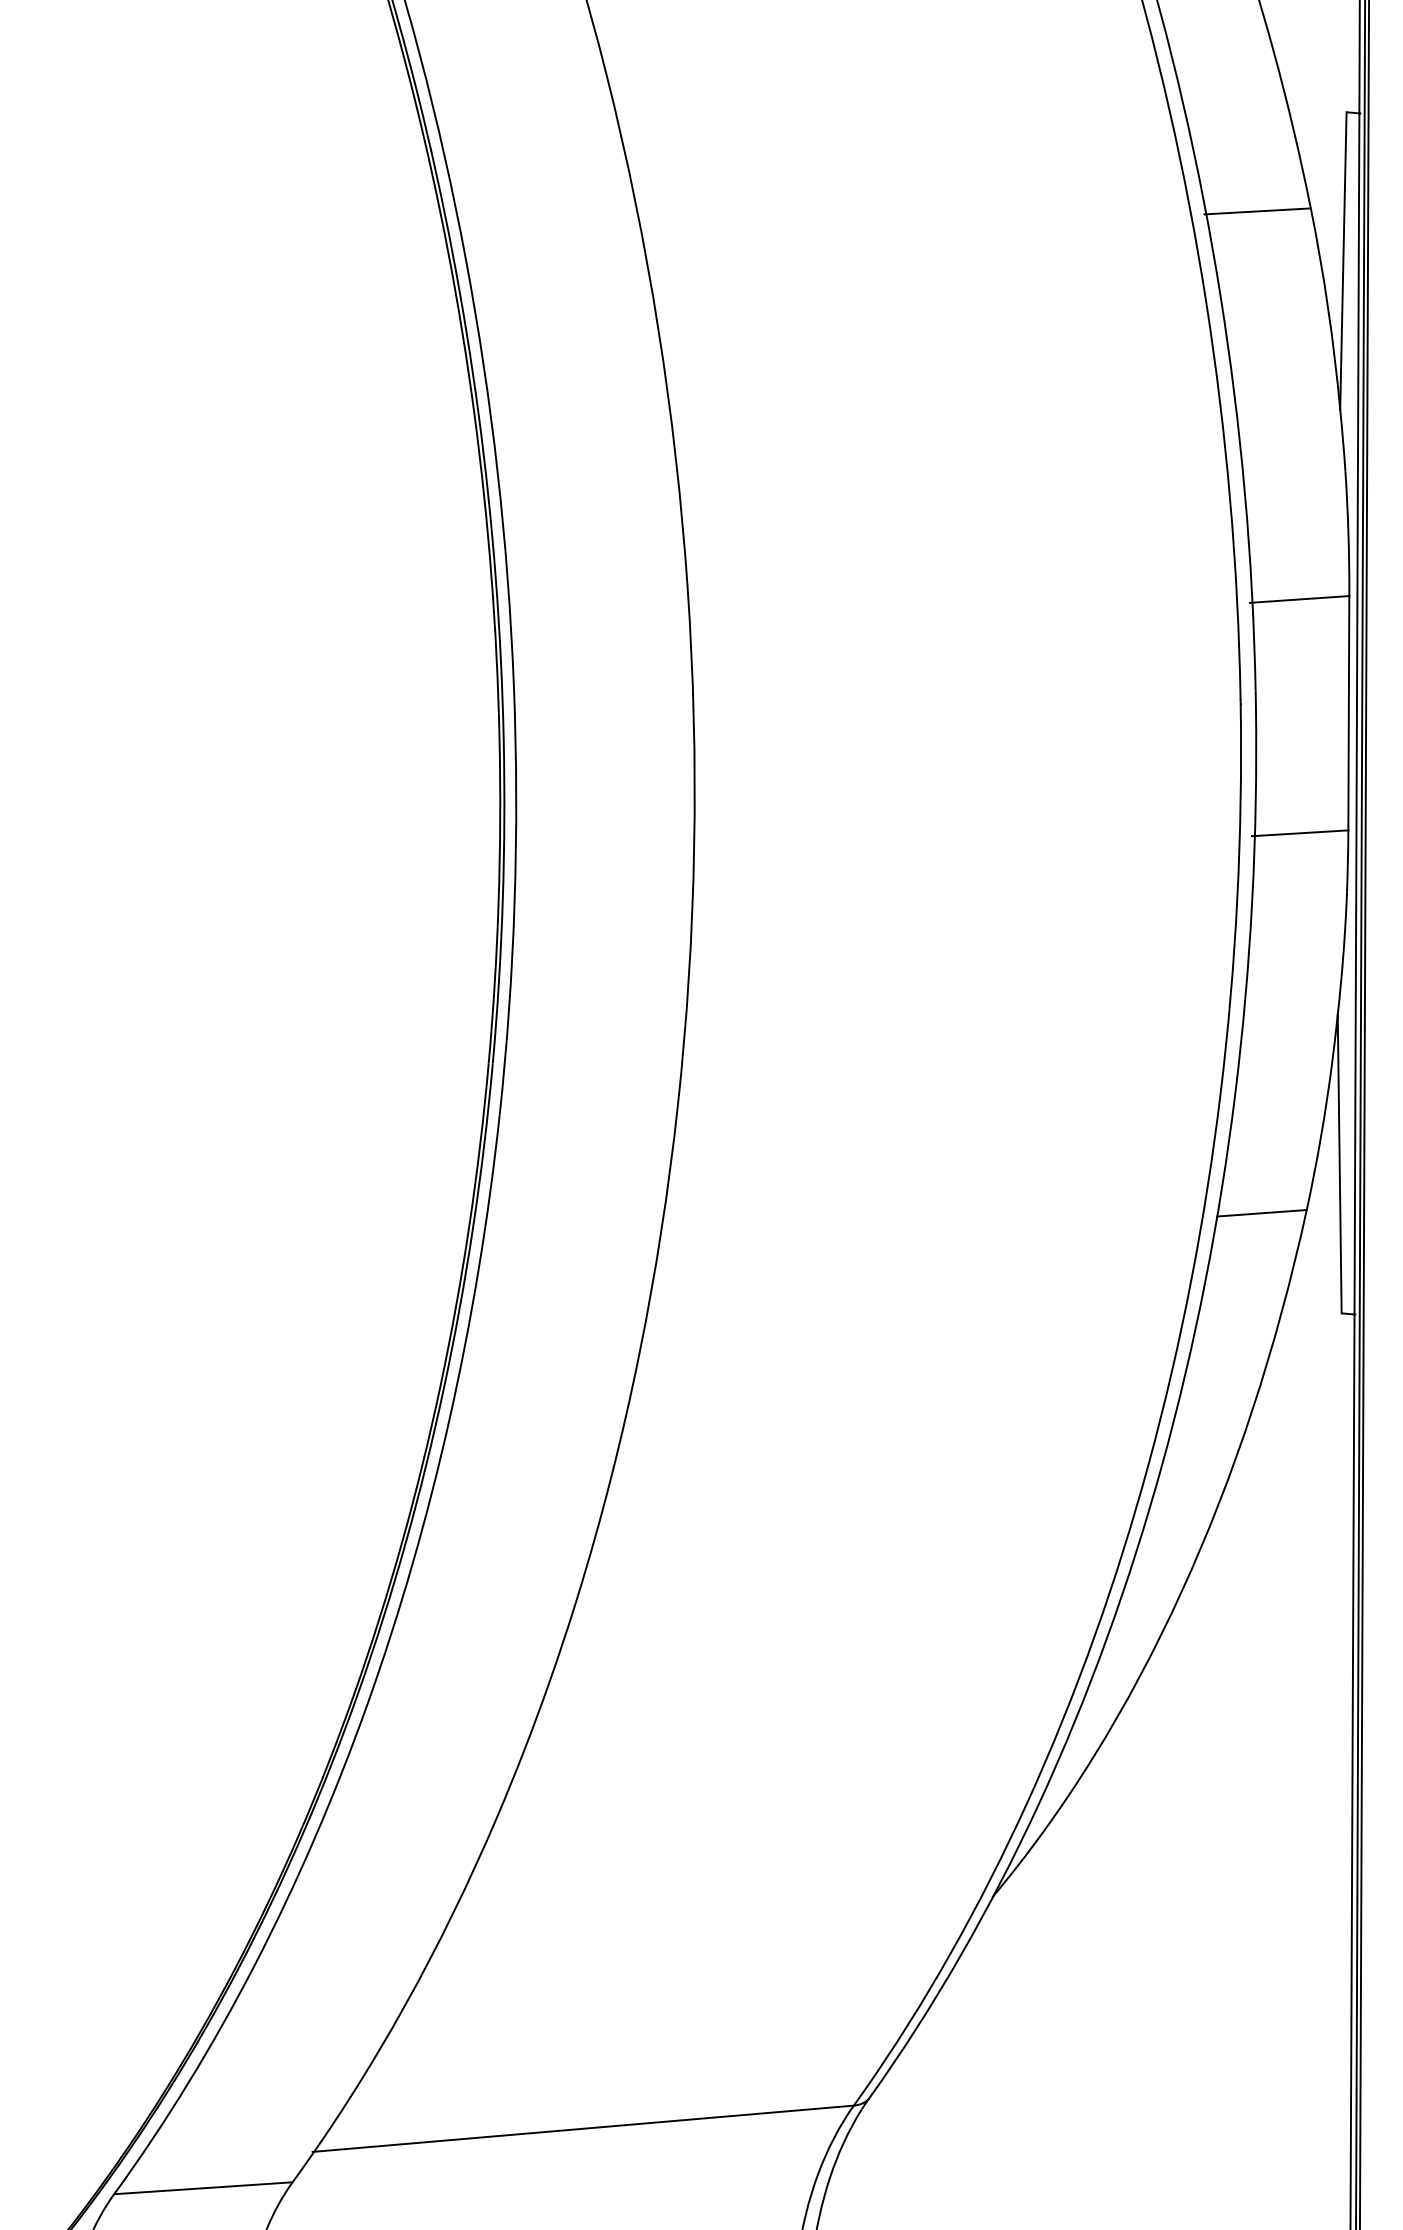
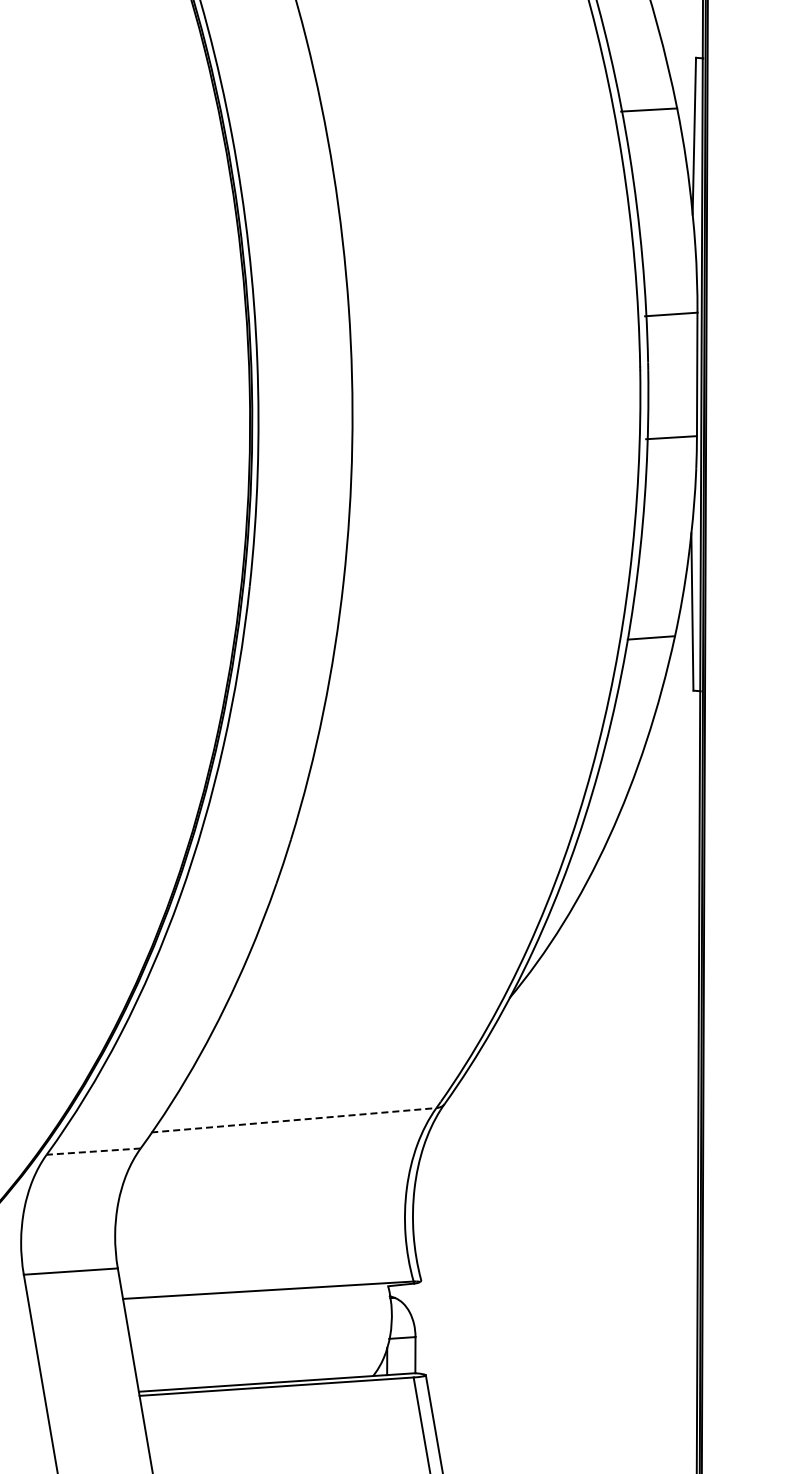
line: (584, 2129) -> (294, 1120), solid -> dashed
line: (203, 2188) -> (93, 1151), solid -> dashed

